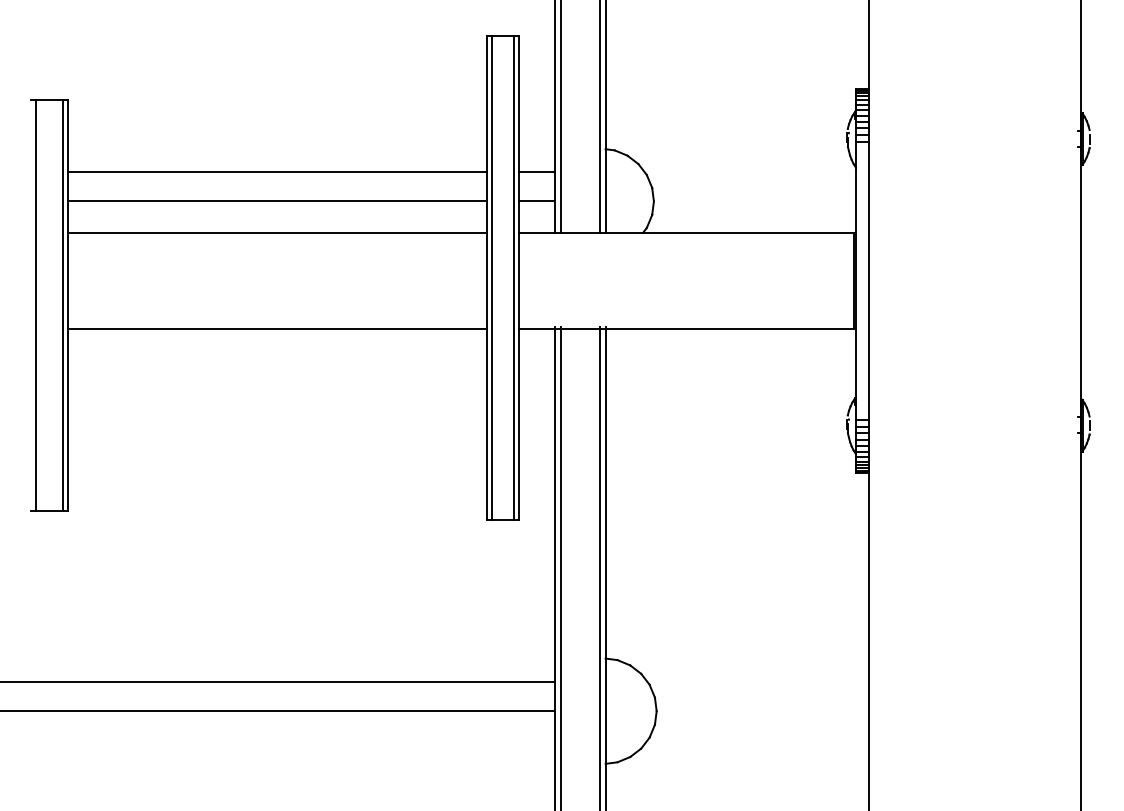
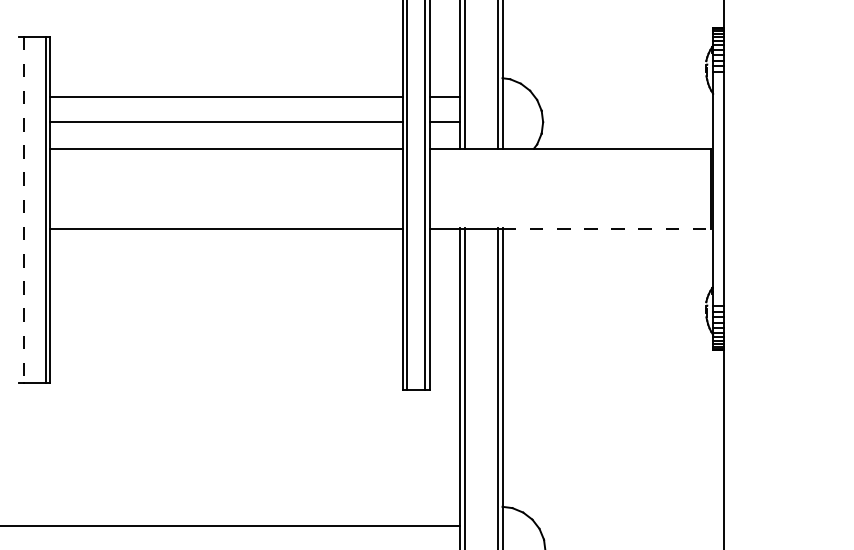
line: (36, 305) -> (23, 209), solid -> dashed
line: (730, 328) -> (607, 229), solid -> dashed

